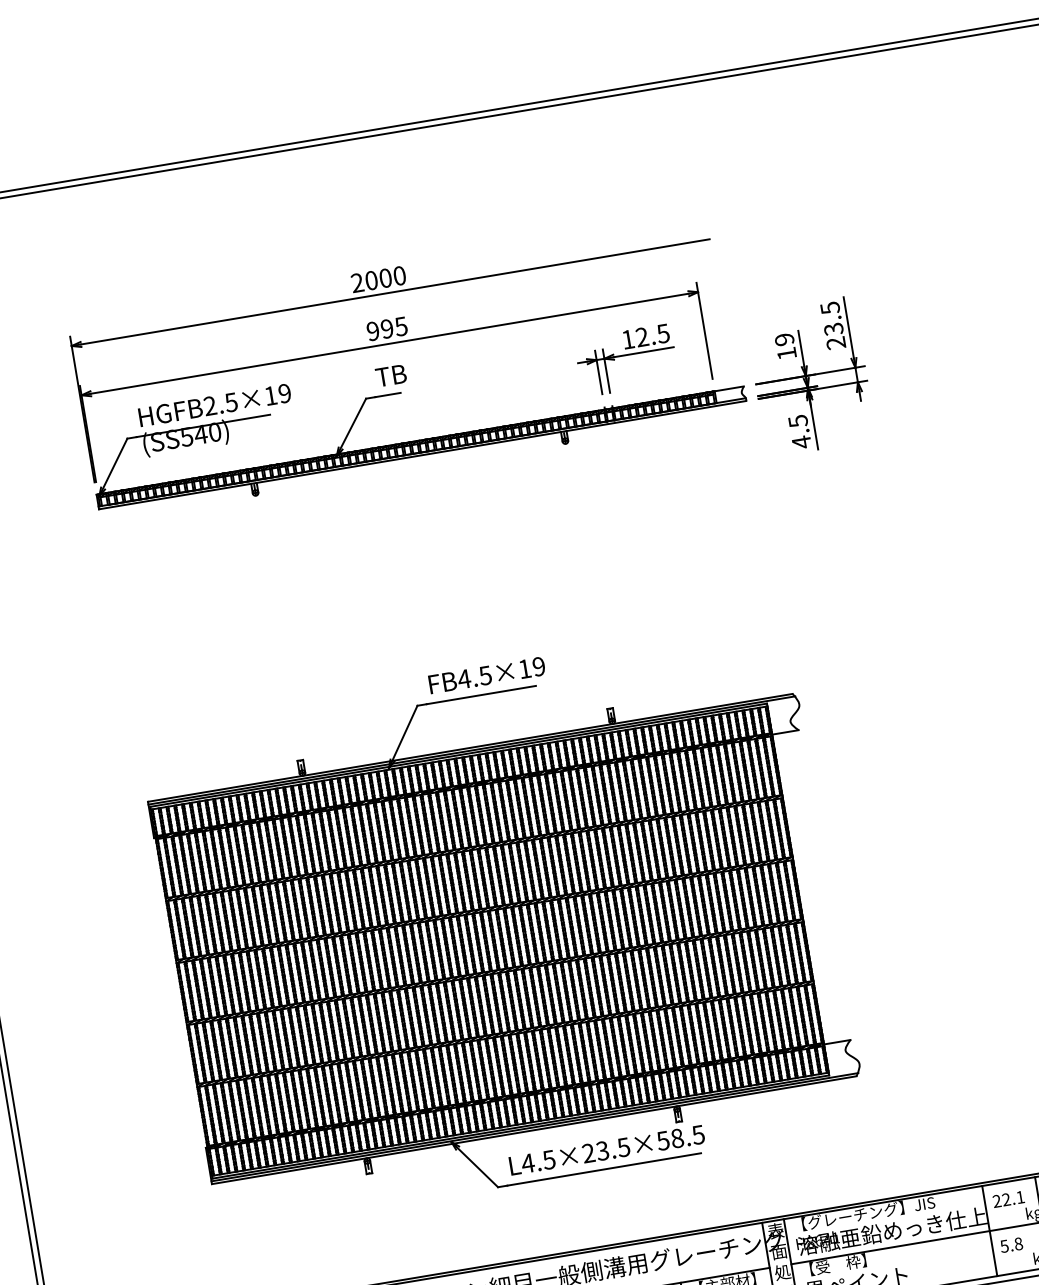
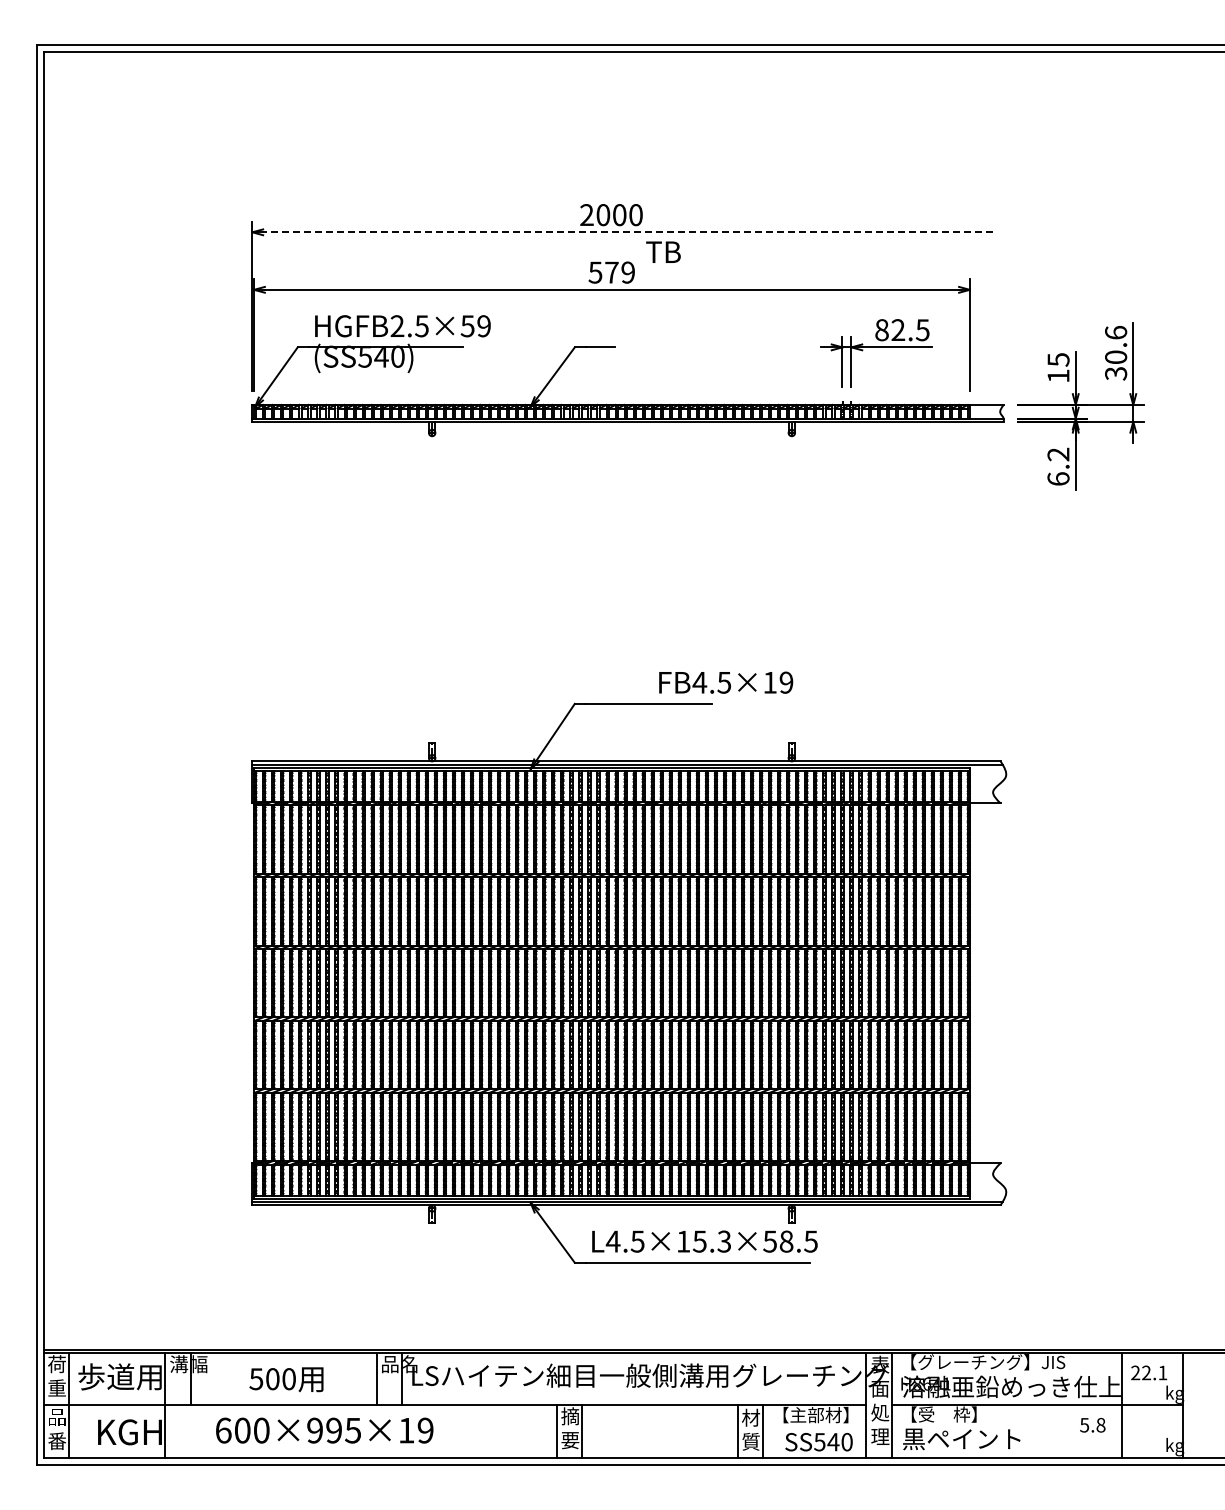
line: (395, 291) -> (628, 232), solid -> dashed
text: (833, 324) -> (1116, 352), 23.5 -> 30.6
text: (386, 328) -> (611, 272), 995 -> 579
text: (627, 339) -> (881, 330), 12.5 -> 82.5
text: (784, 339) -> (1058, 359), 19 -> 15
text: (391, 375) -> (663, 251), moved
text: (270, 396) -> (467, 326), HGFB2.5×19 -> HGFB2.5×59
text: (799, 431) -> (1058, 466), 4.5 -> 6.2
text: (487, 675) -> (726, 682), moved
text: (605, 1150) -> (703, 1241), L4.5×23.5×58.5 -> L4.5×15.3×58.5
text: (1011, 1245) -> (1092, 1425), moved

